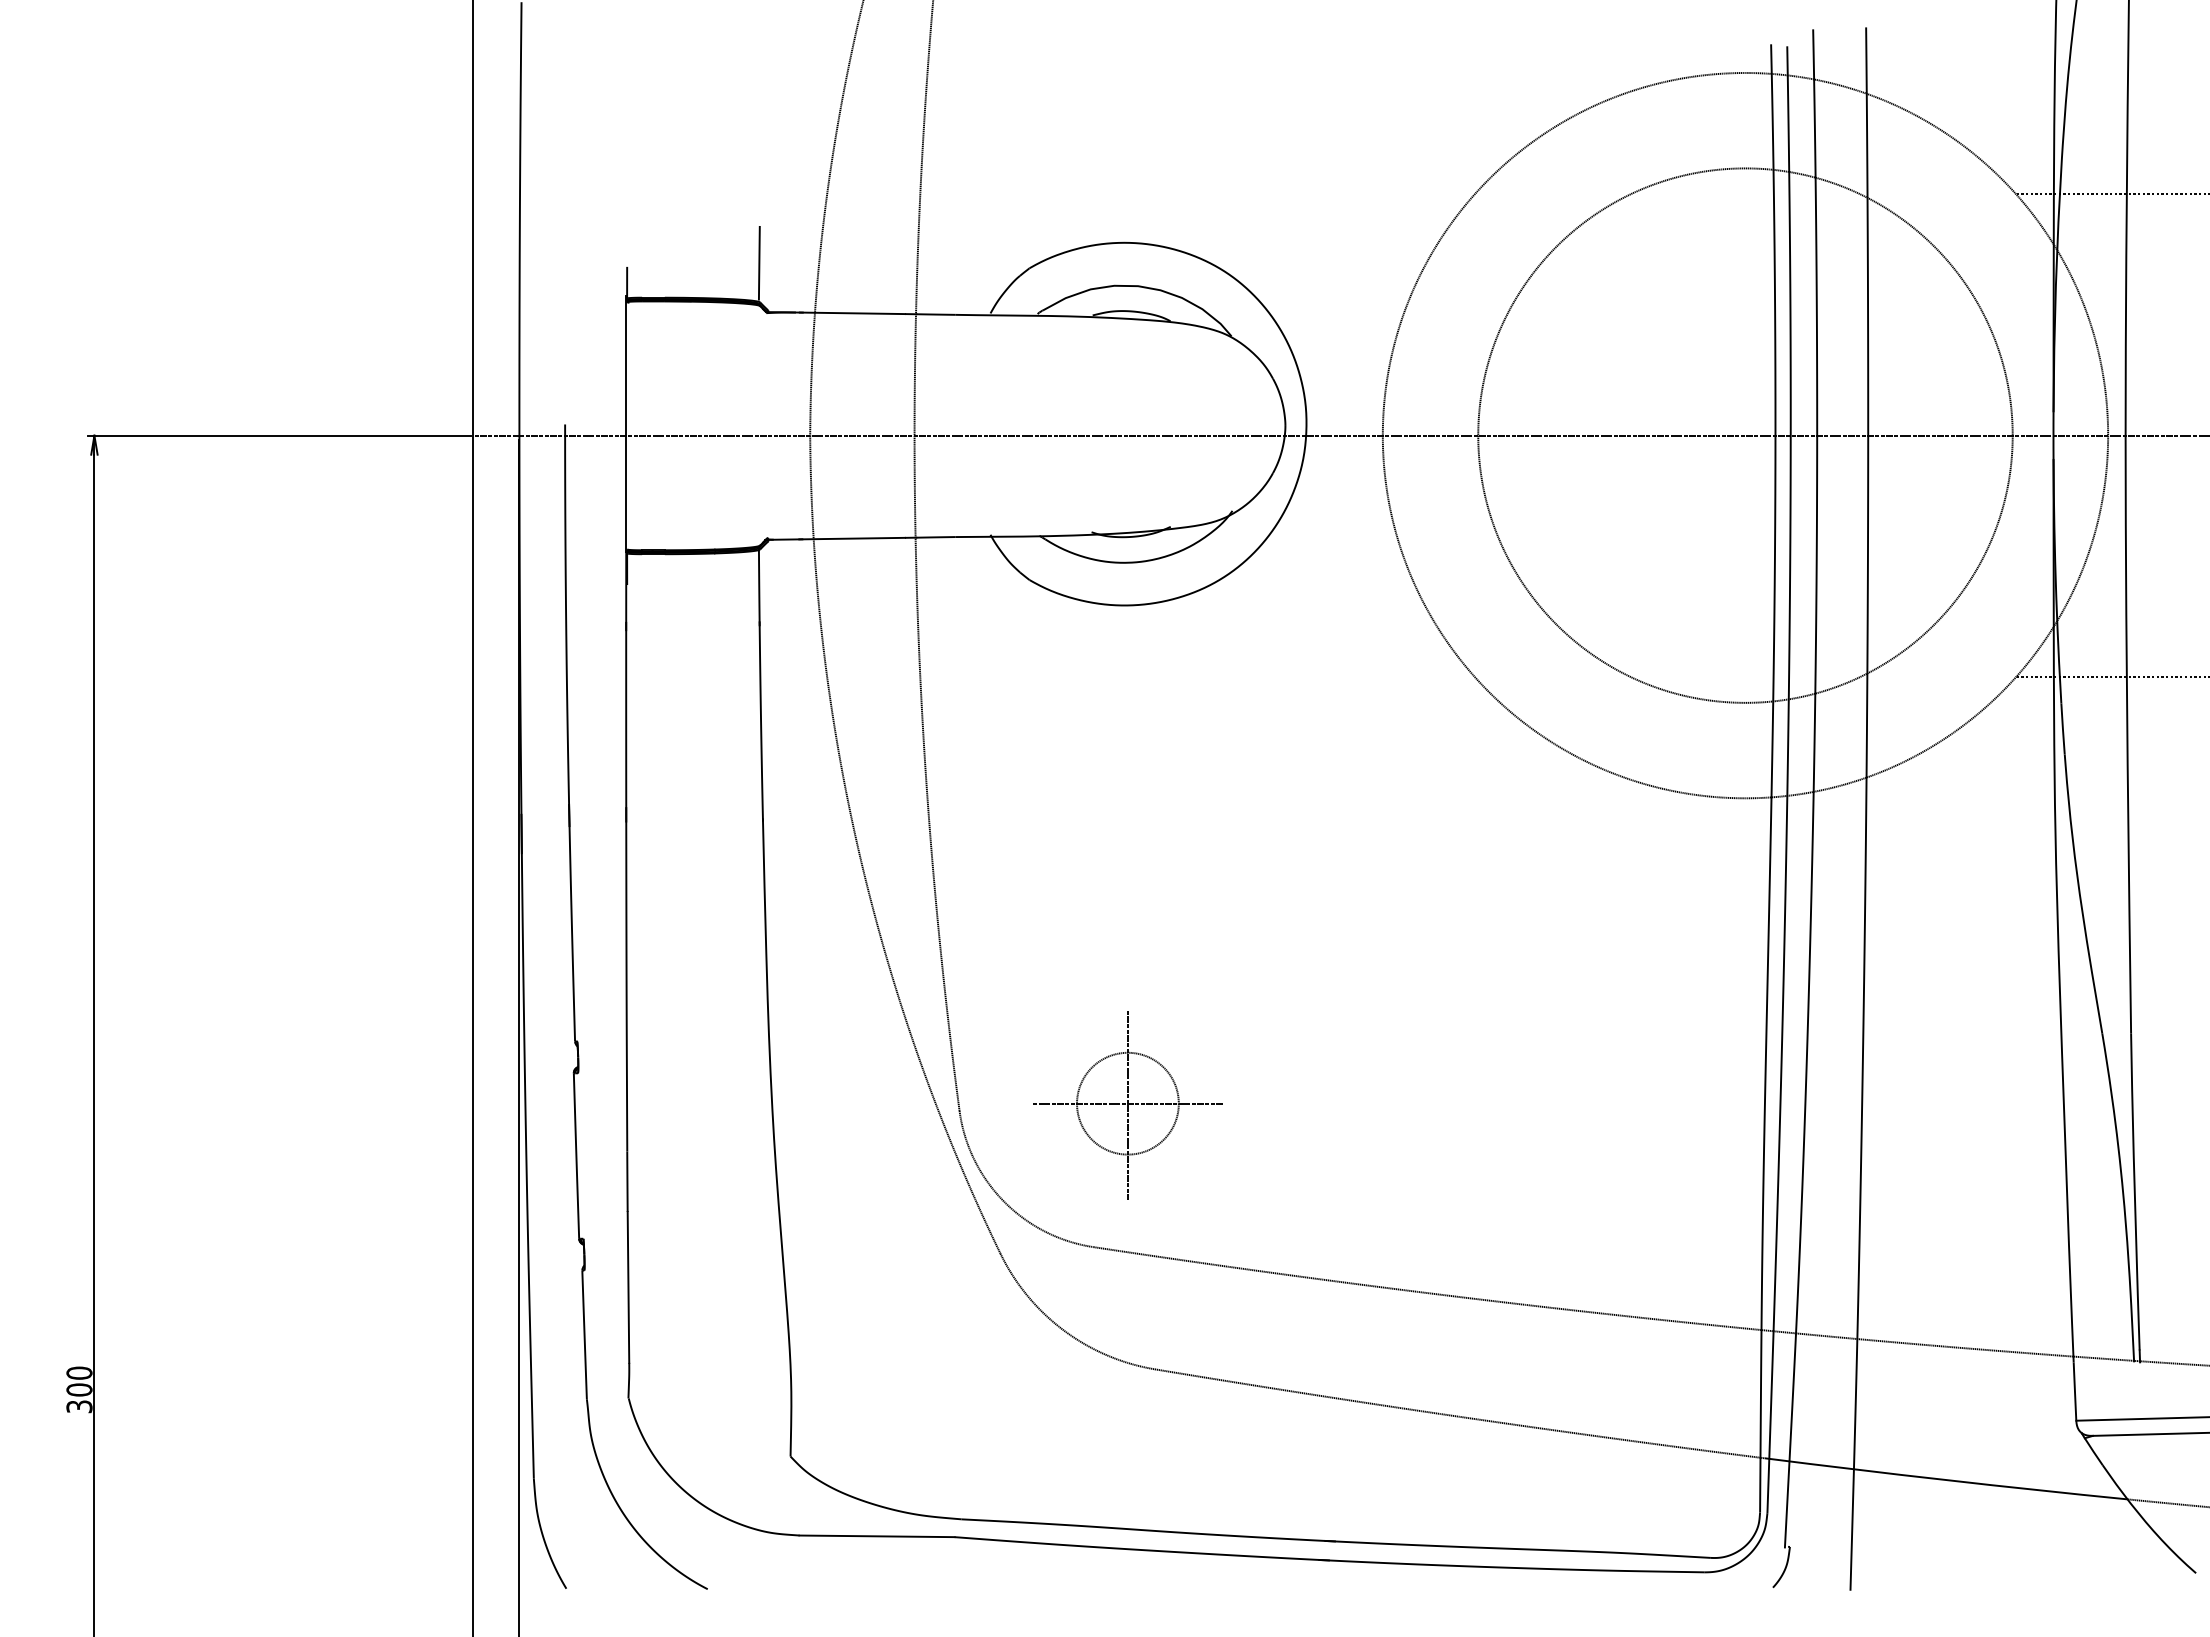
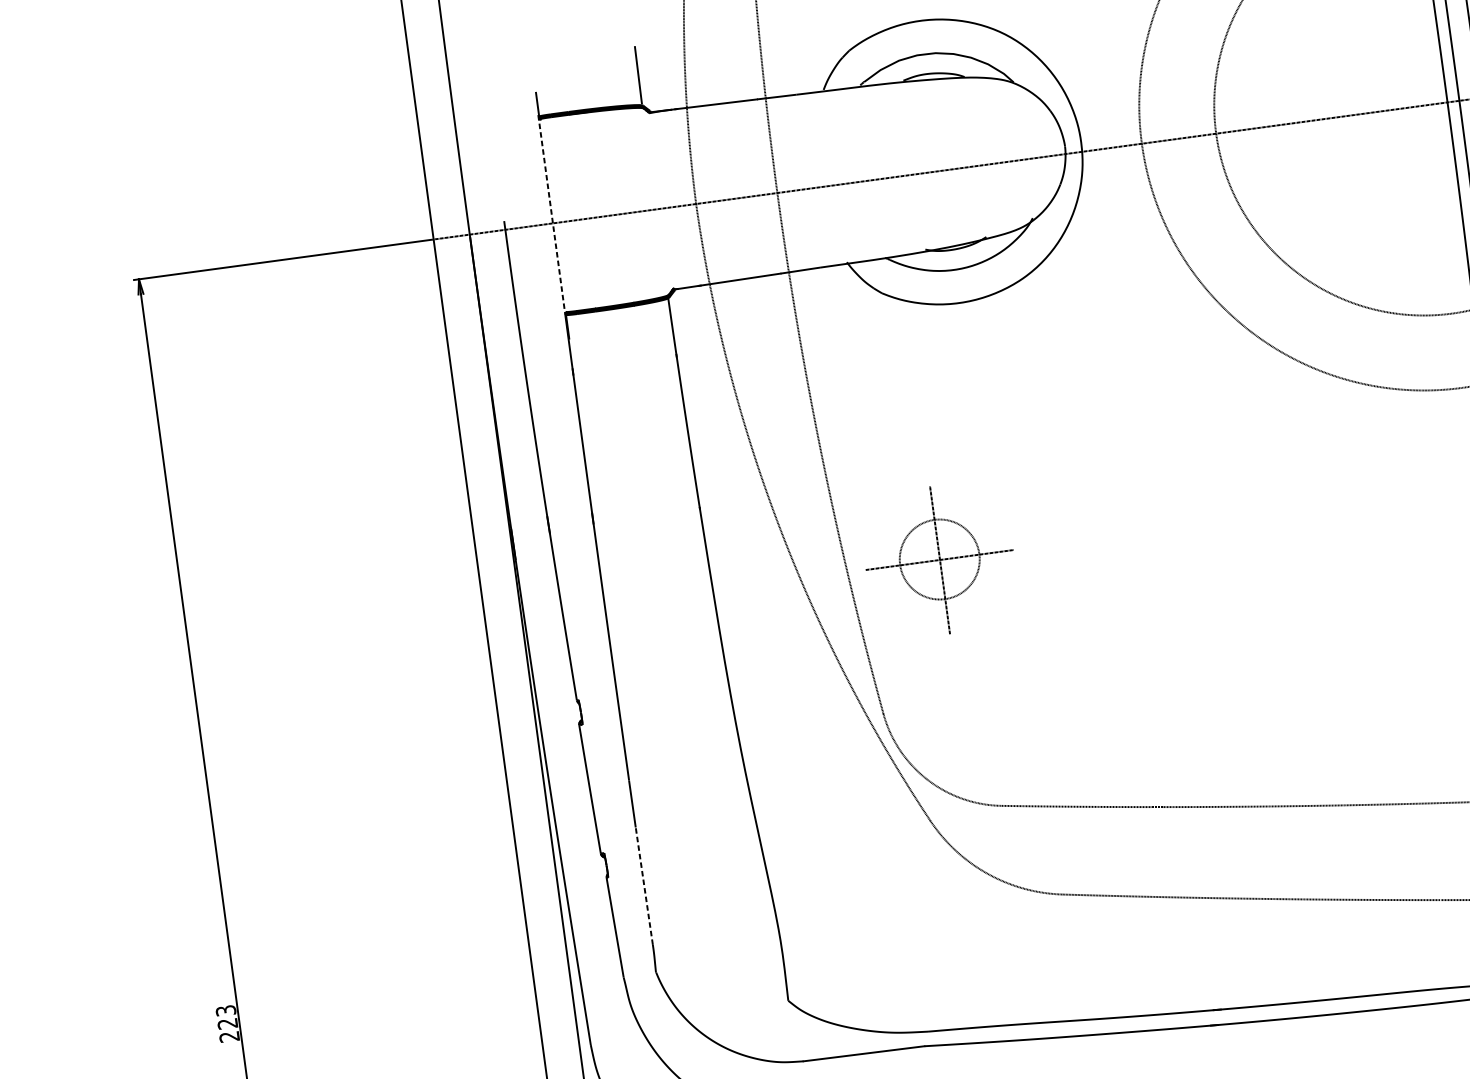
line: (626, 424) -> (551, 214), solid -> dashed
part: (1127, 1105) -> (939, 560), moved
line: (628, 1286) -> (644, 885), solid -> dashed
text: (79, 1389) -> (227, 1023), 300 -> 223

